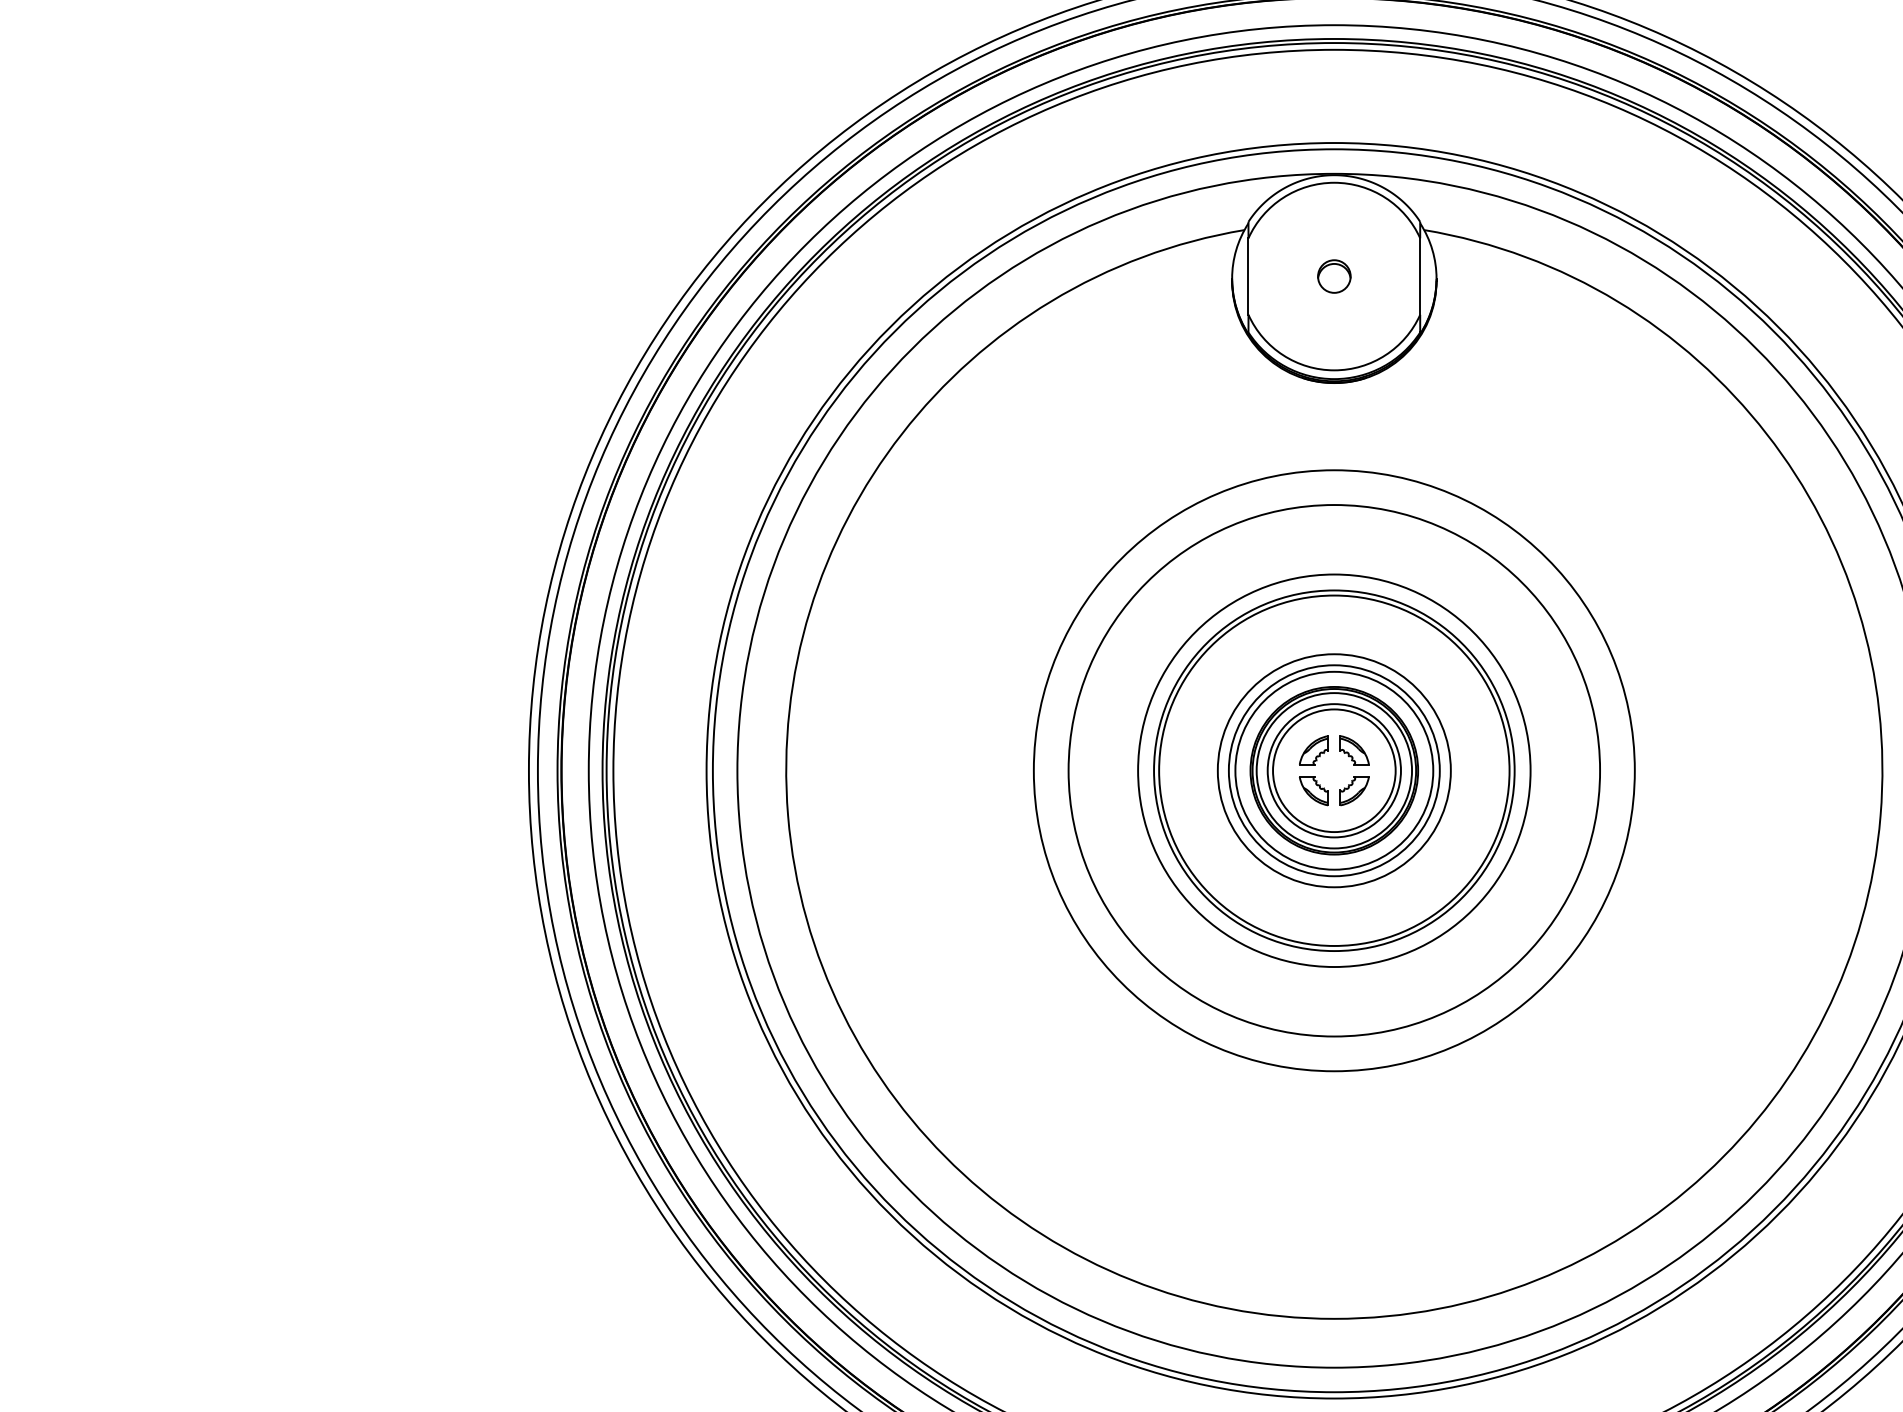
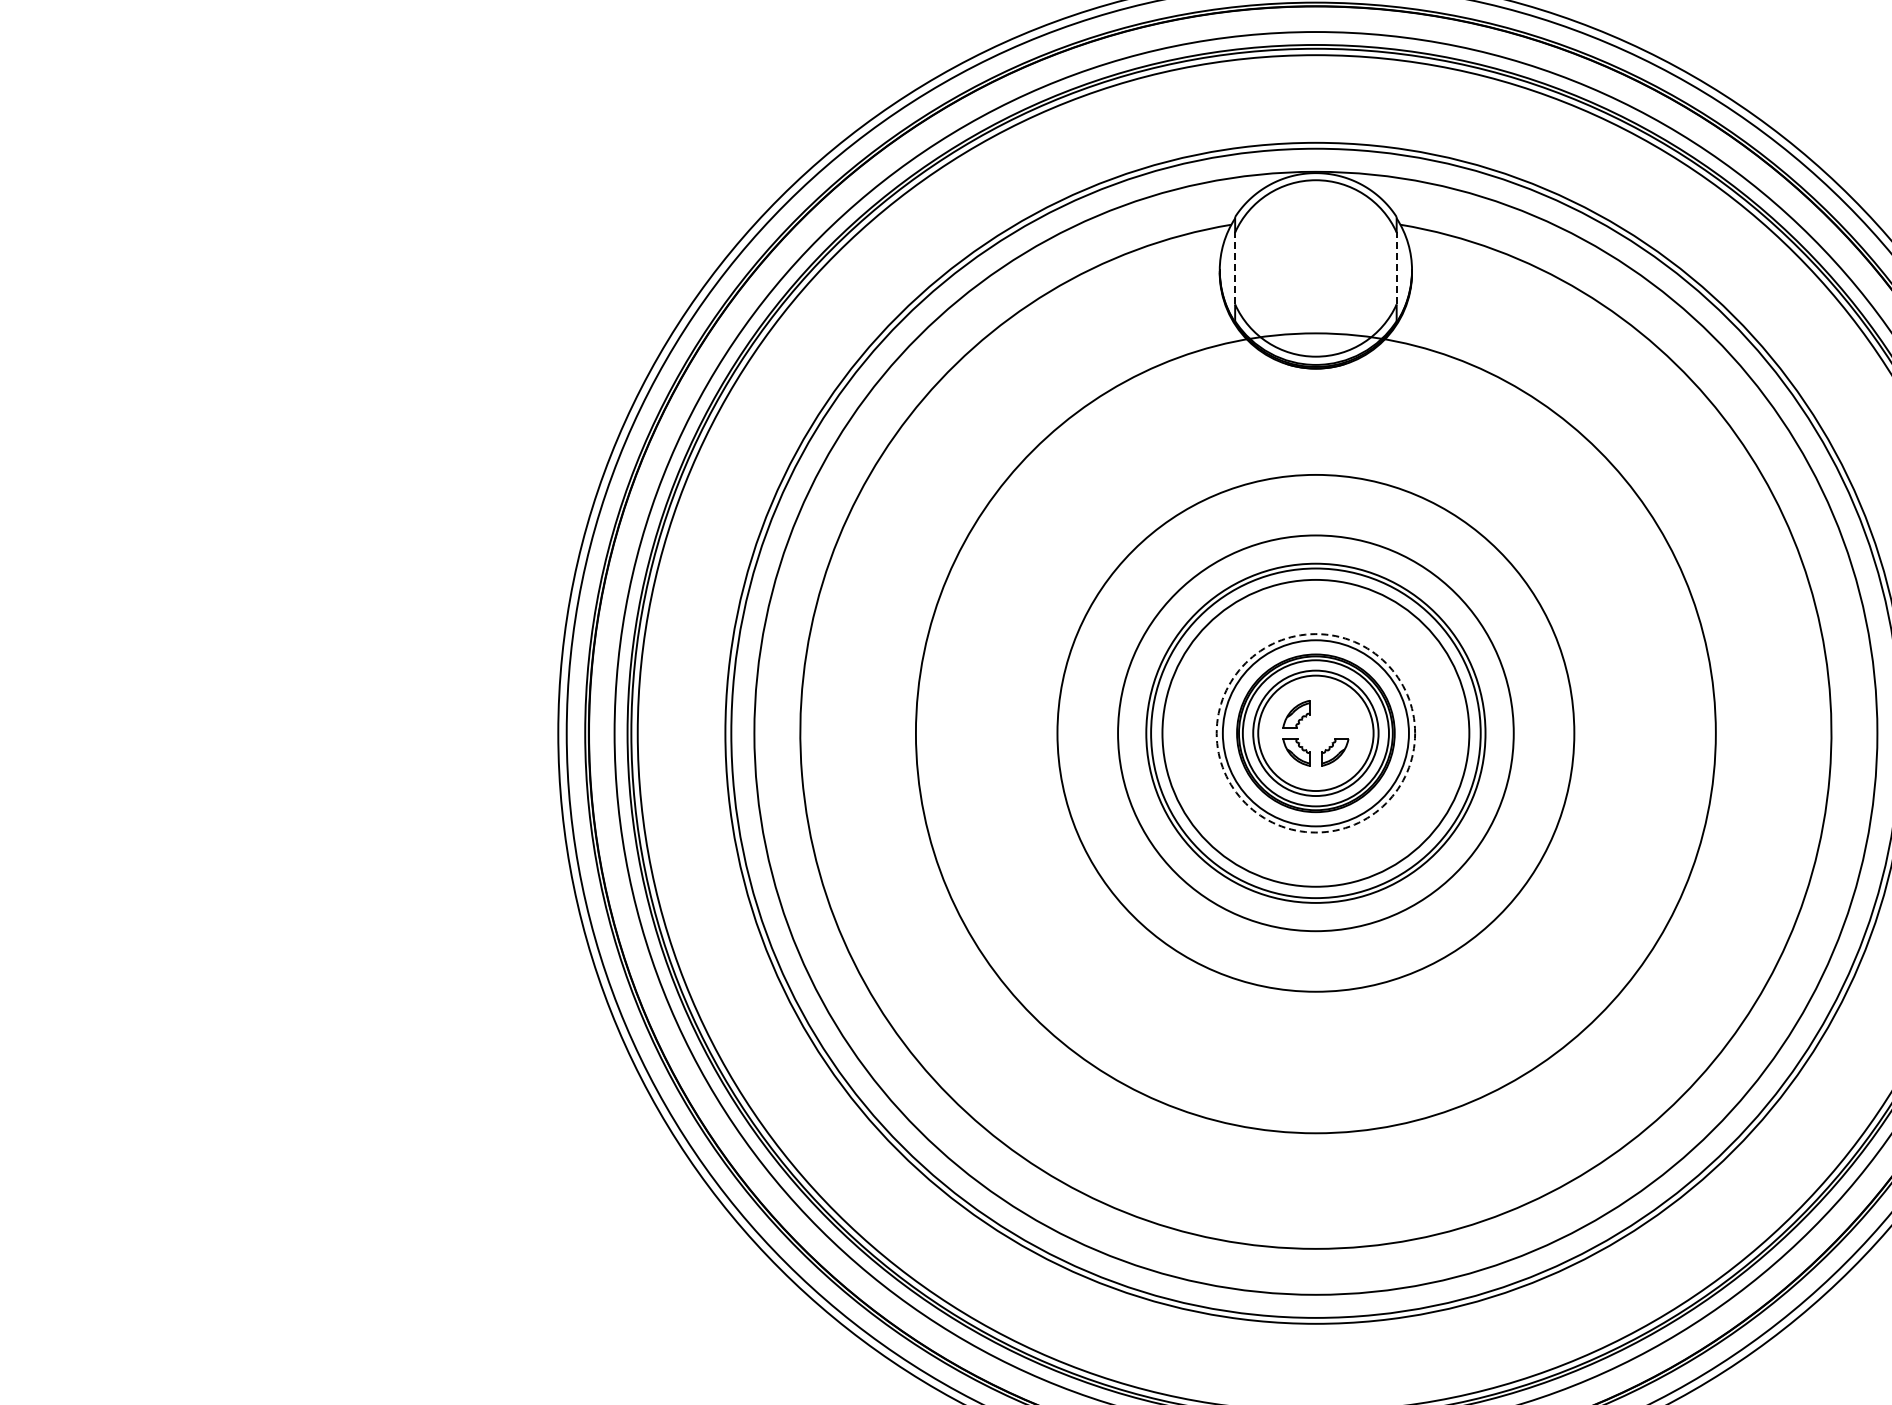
line: (1248, 276) -> (1235, 268), solid -> dashed
part: (1333, 276) -> (1315, 268), removed
line: (1420, 276) -> (1396, 268), solid -> dashed
part: (1355, 750) -> (1335, 714), removed
circle: (1333, 769) -> (1315, 732), size x1.4
circle: (1333, 769) -> (1315, 732), size x1.4
circle: (1333, 770) -> (1315, 733), size x0.7
circle: (1333, 770) -> (1315, 733), size x1.6
circle: (1333, 770) -> (1315, 733), solid -> dashed

